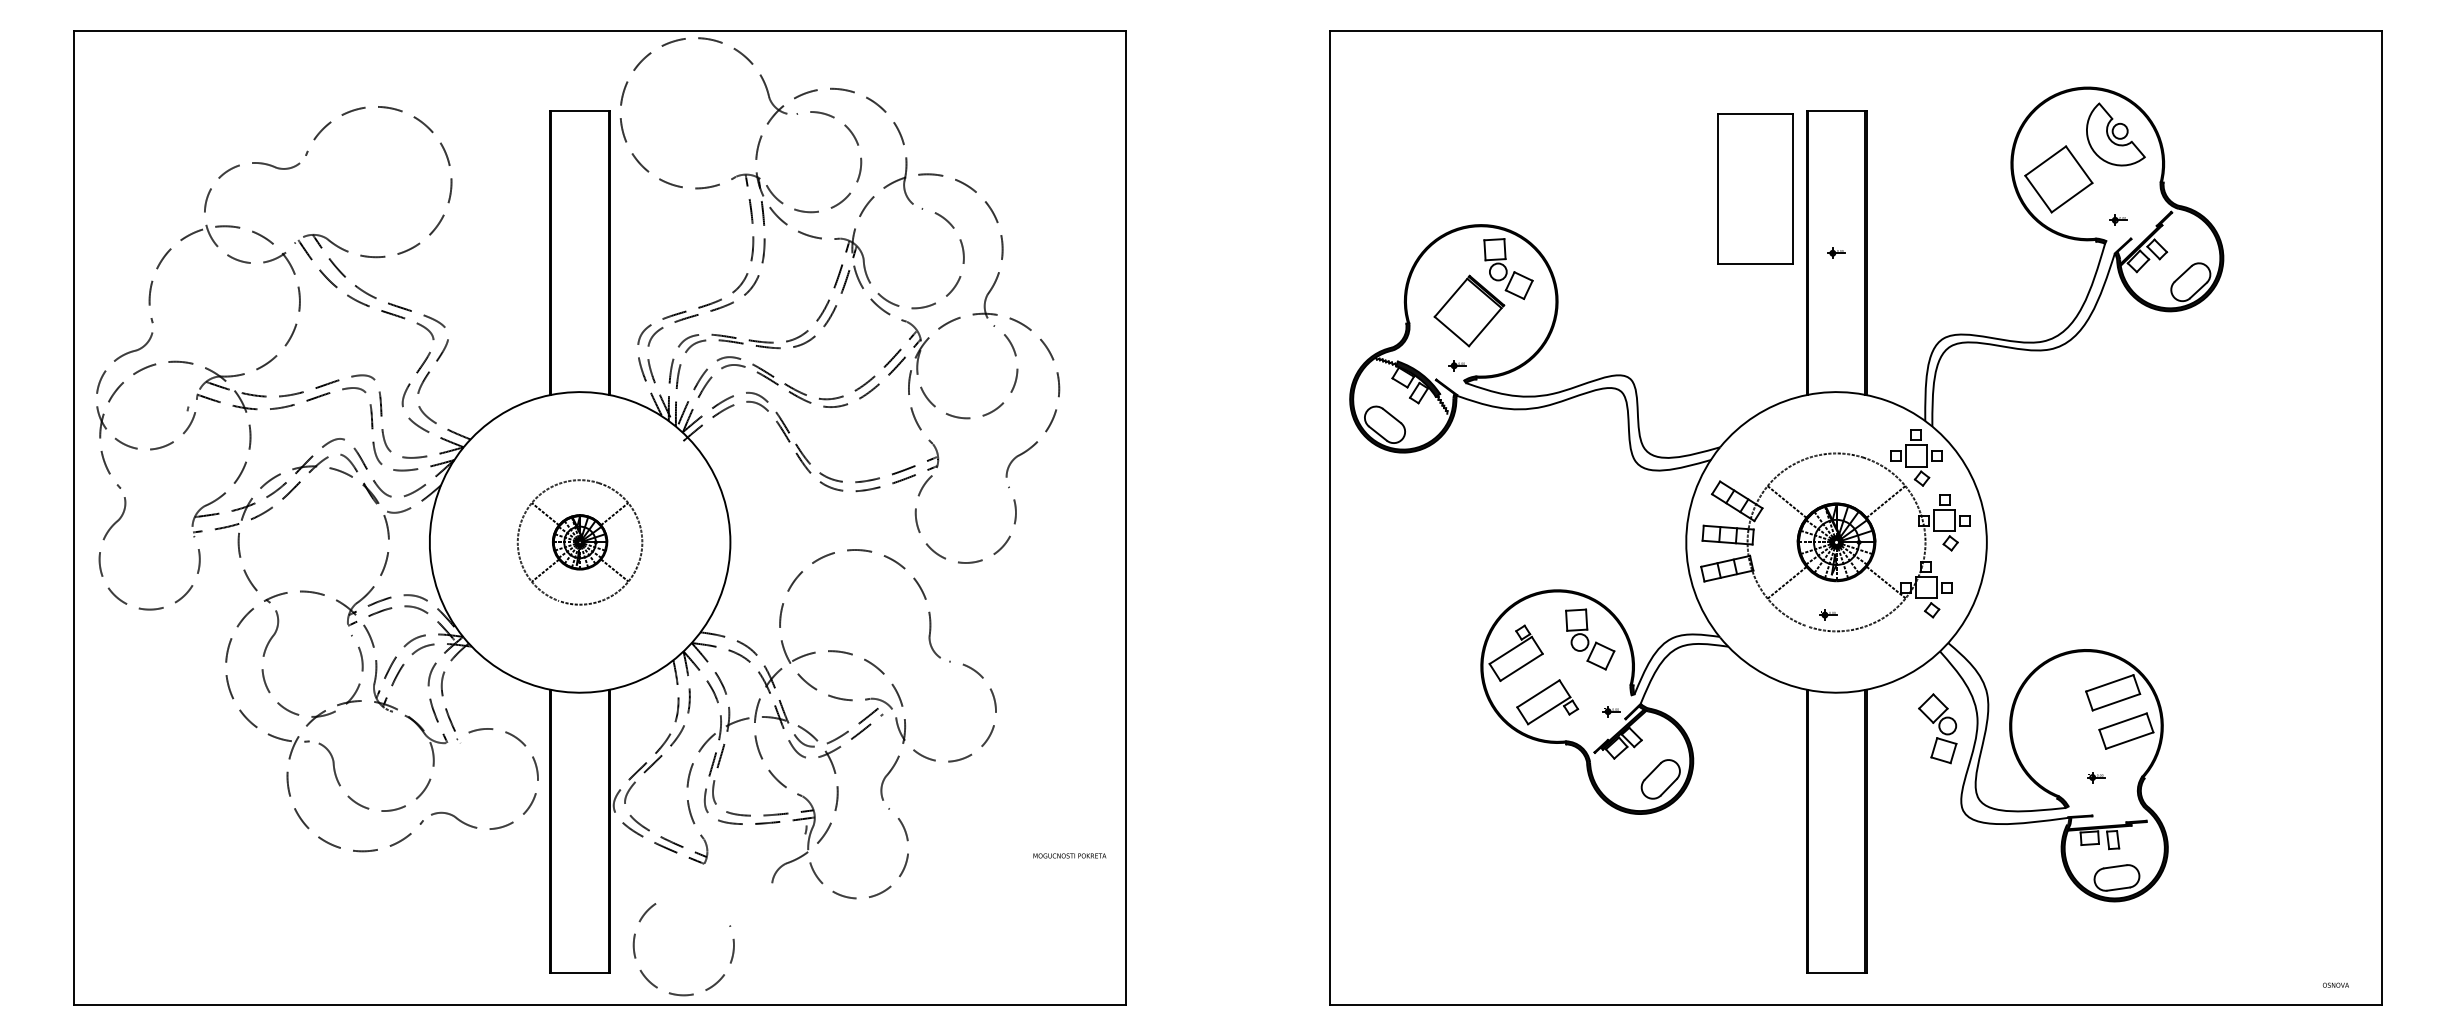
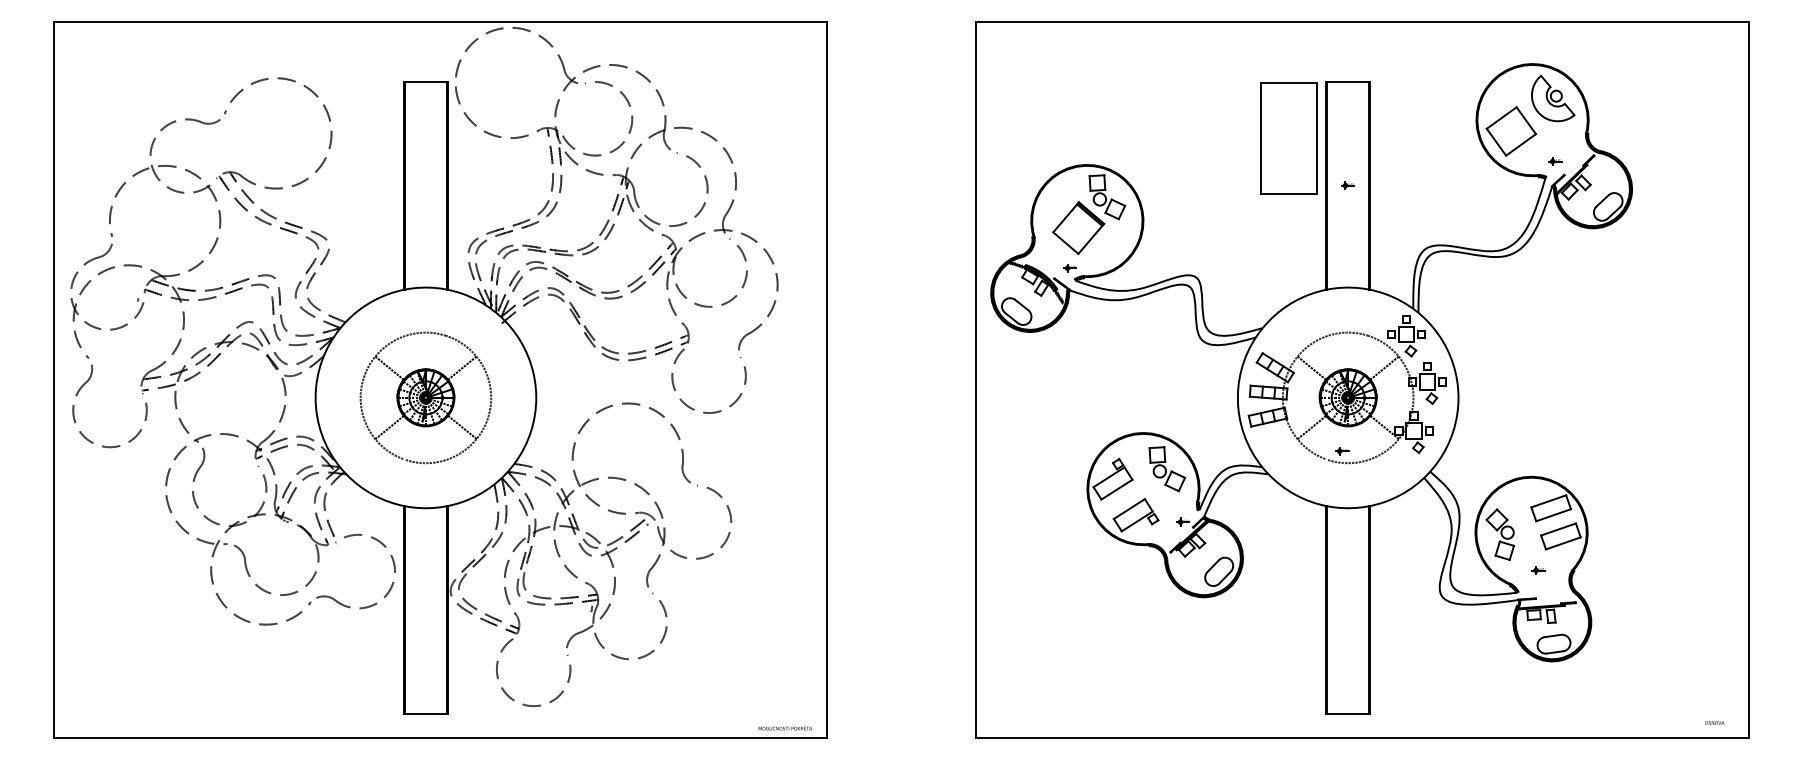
part: (579, 542) -> (425, 397), size x1.43
part: (1937, 728) -> (1500, 534), moved
text: (1069, 855) -> (785, 728), moved
arc: (676, 993) -> (528, 704), moved

